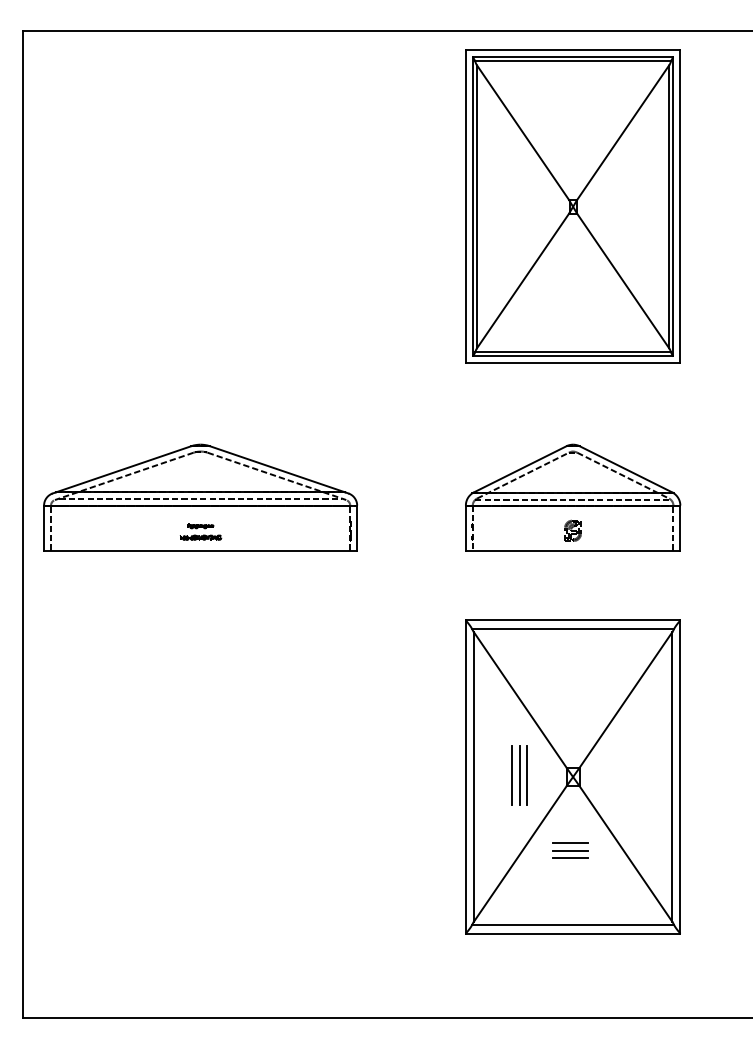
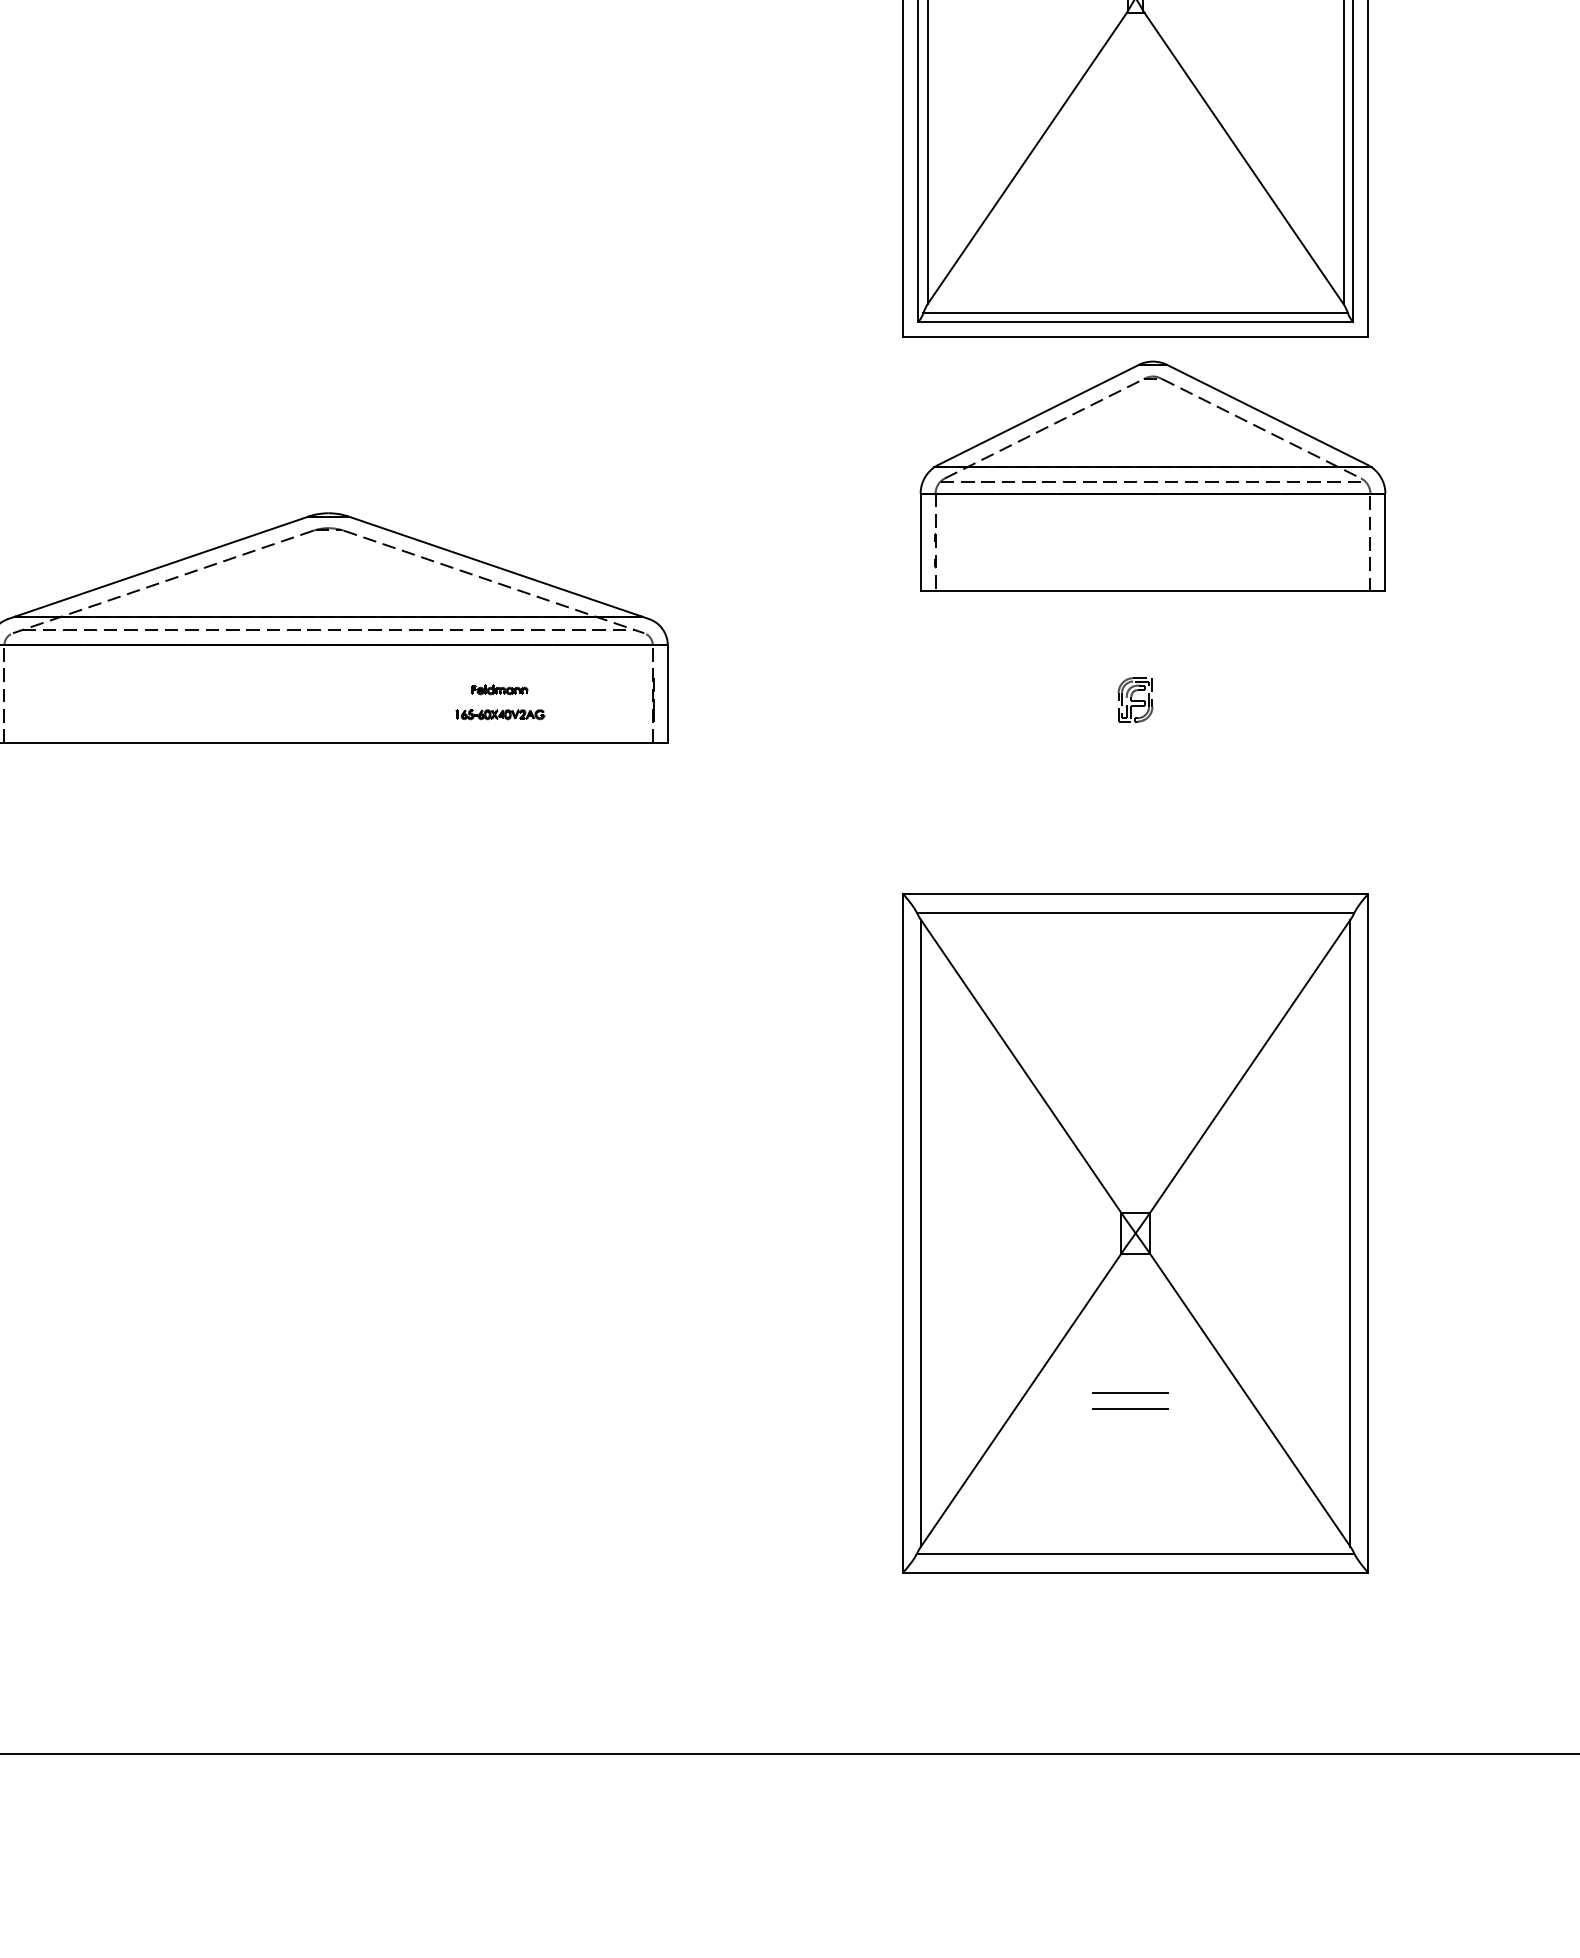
part: (573, 497) -> (1153, 476), moved
part: (200, 531) -> (499, 701), moved
line: (512, 775) -> (1004, 1230), removed
line: (519, 775) -> (1019, 1230), removed
line: (526, 775) -> (1034, 1230), removed
line: (570, 843) -> (1130, 1377), removed

